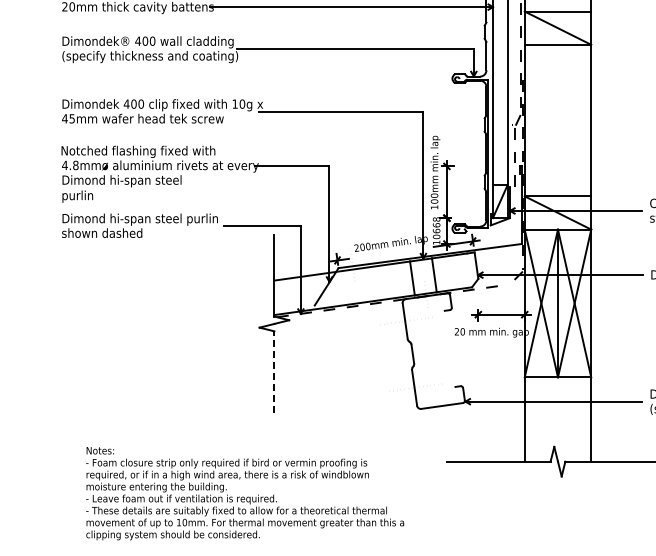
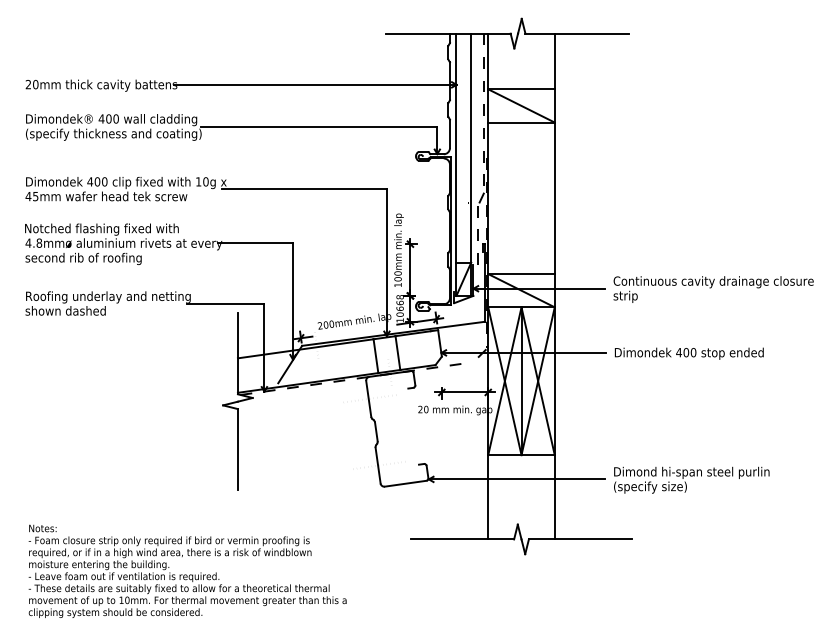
text: (121, 188) -> (85, 266), Dimond hi-span steel purlin -> second rib of roofing
text: (144, 219) -> (108, 297), Dimond hi-span steel purlin -> Roofing underlay and netting
line: (273, 371) -> (237, 449), dashed -> solid
text: (244, 492) -> (187, 570), moved

